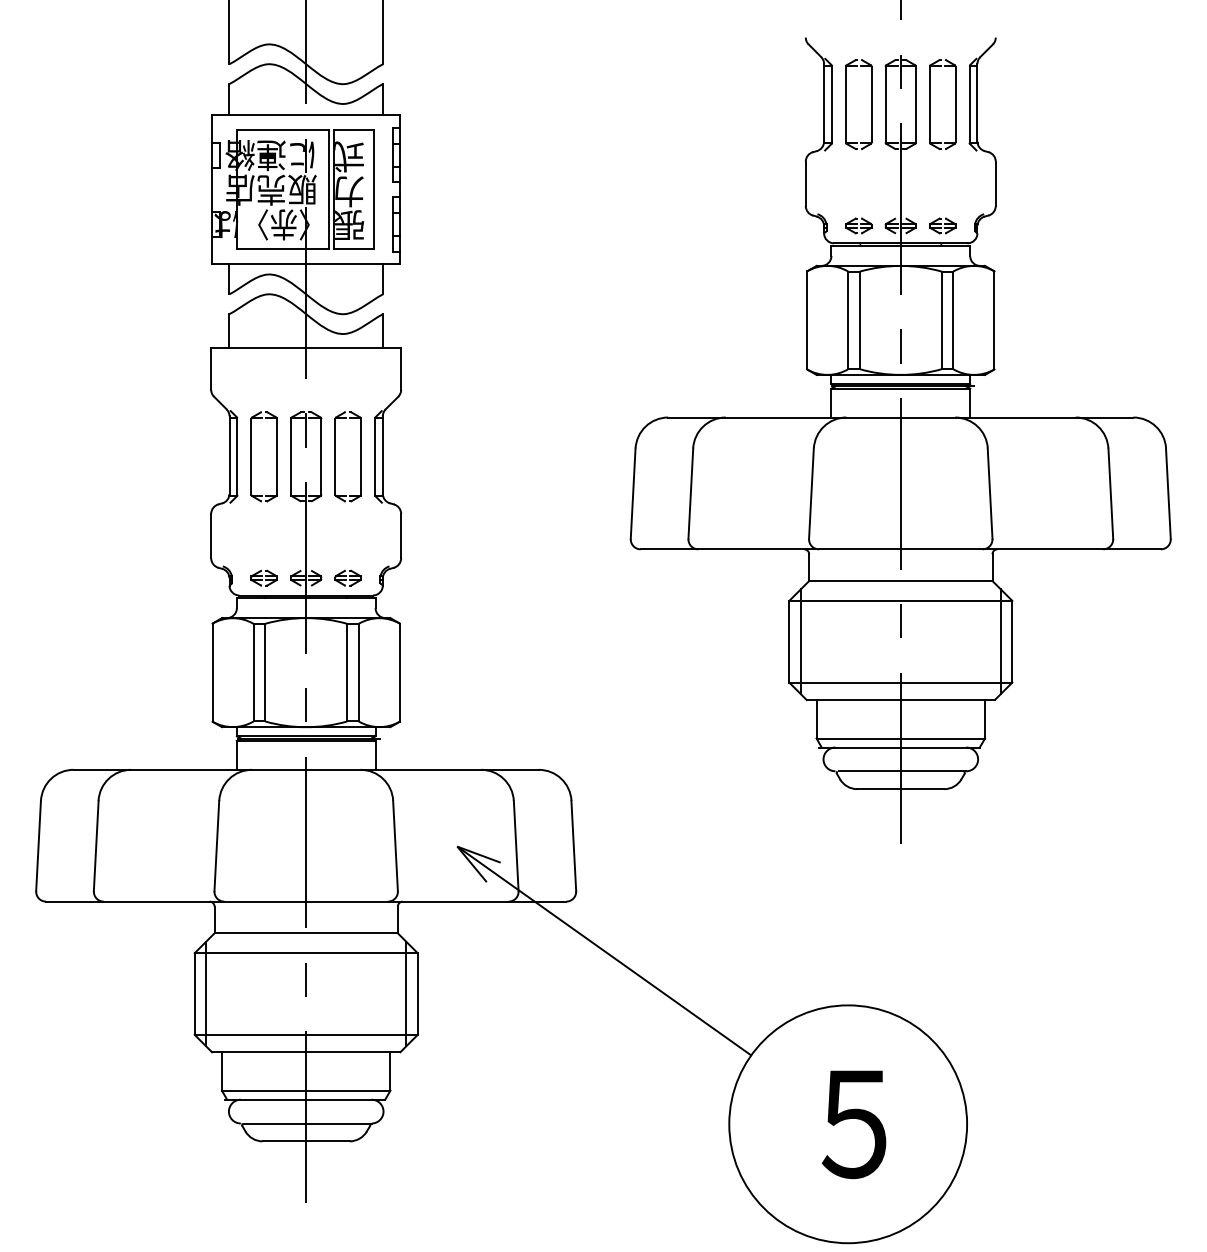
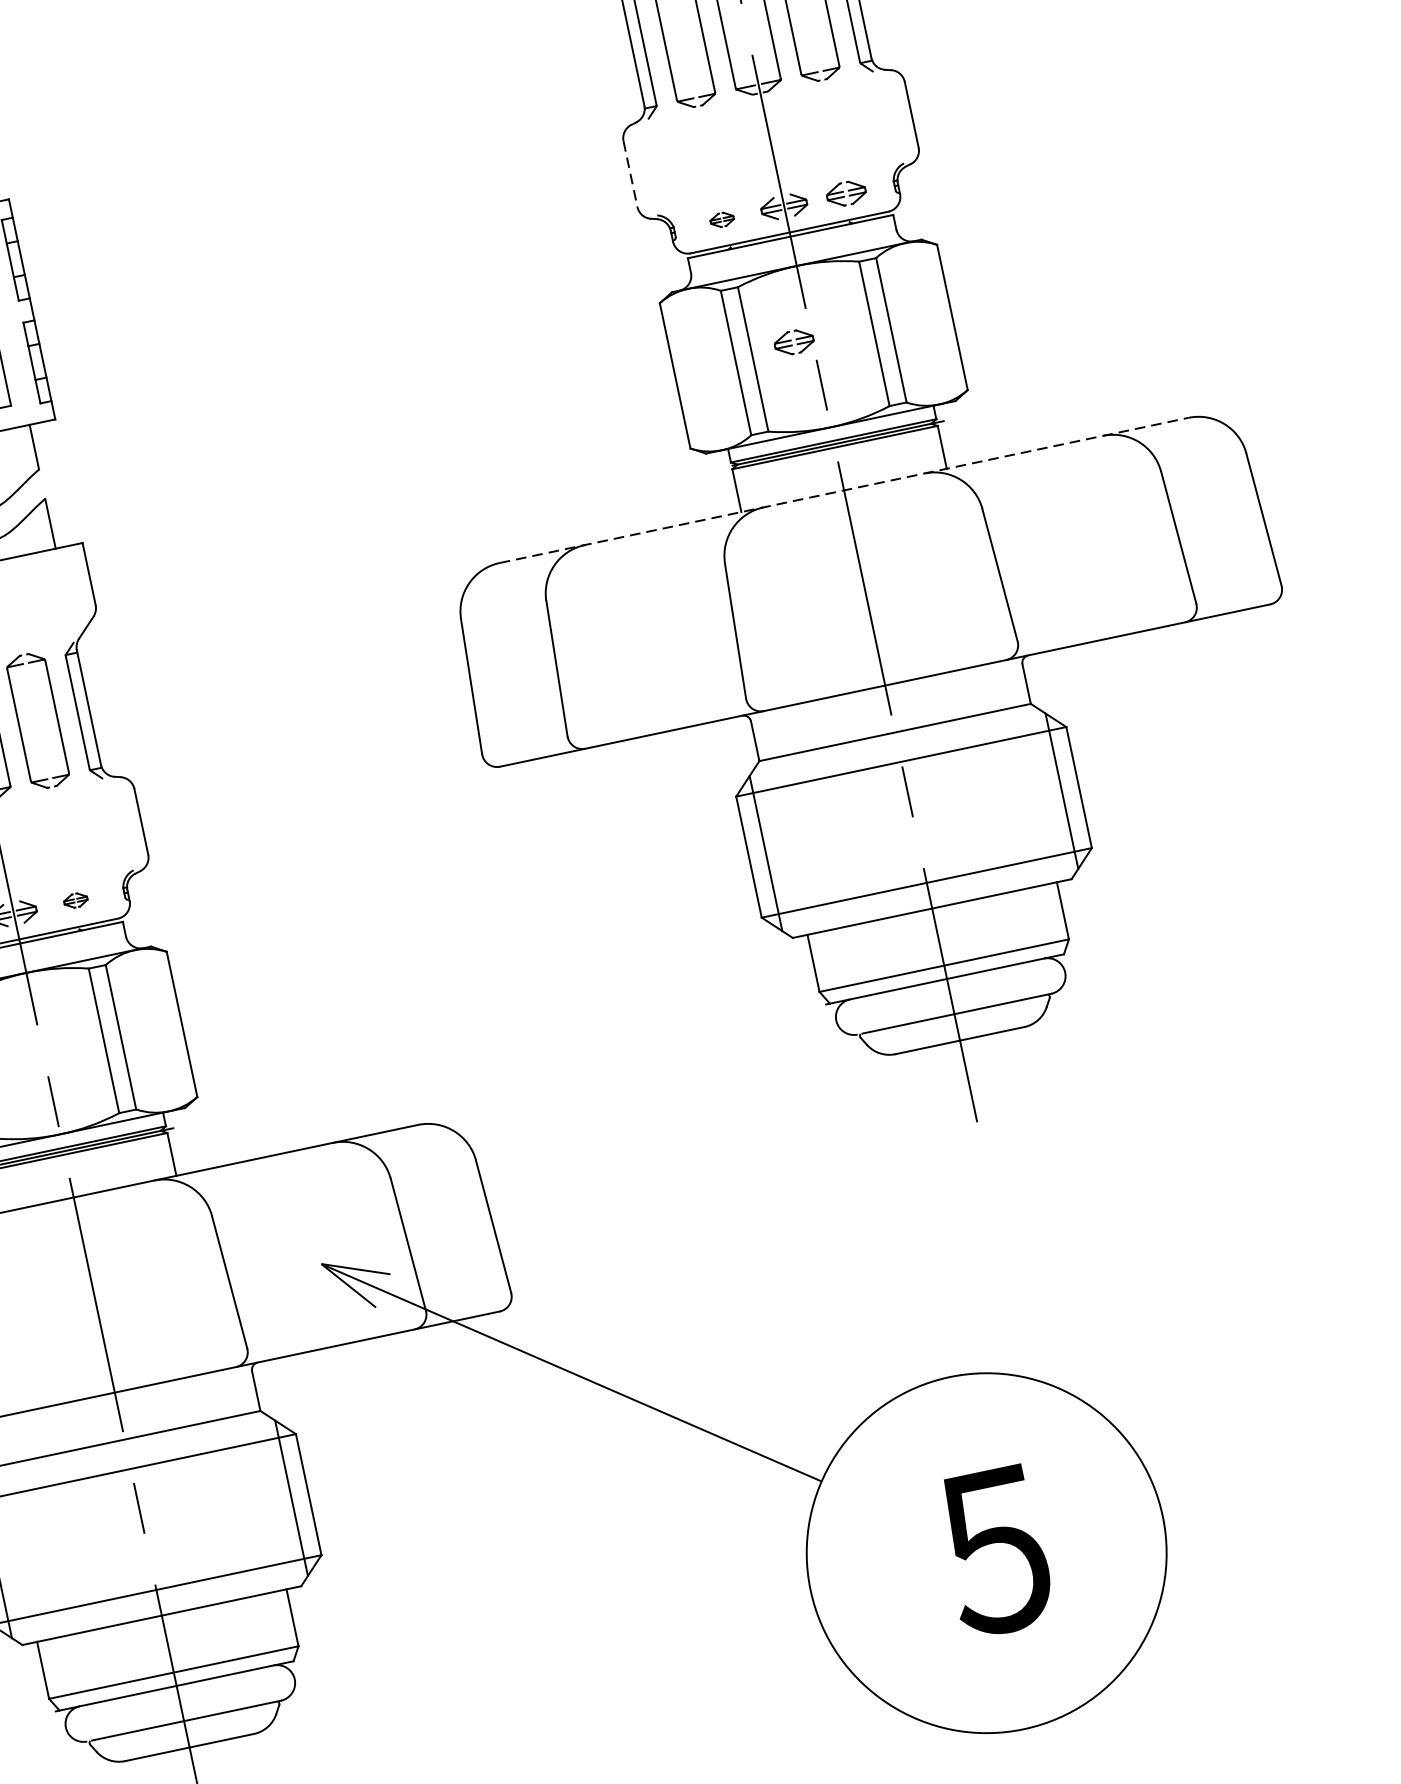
line: (805, 184) -> (630, 175), solid -> dashed
part: (858, 225) -> (721, 219), size x0.6
part: (888, 314) -> (793, 341), added
line: (900, 417) -> (843, 490), solid -> dashed
part: (347, 577) -> (74, 899), size x0.6

